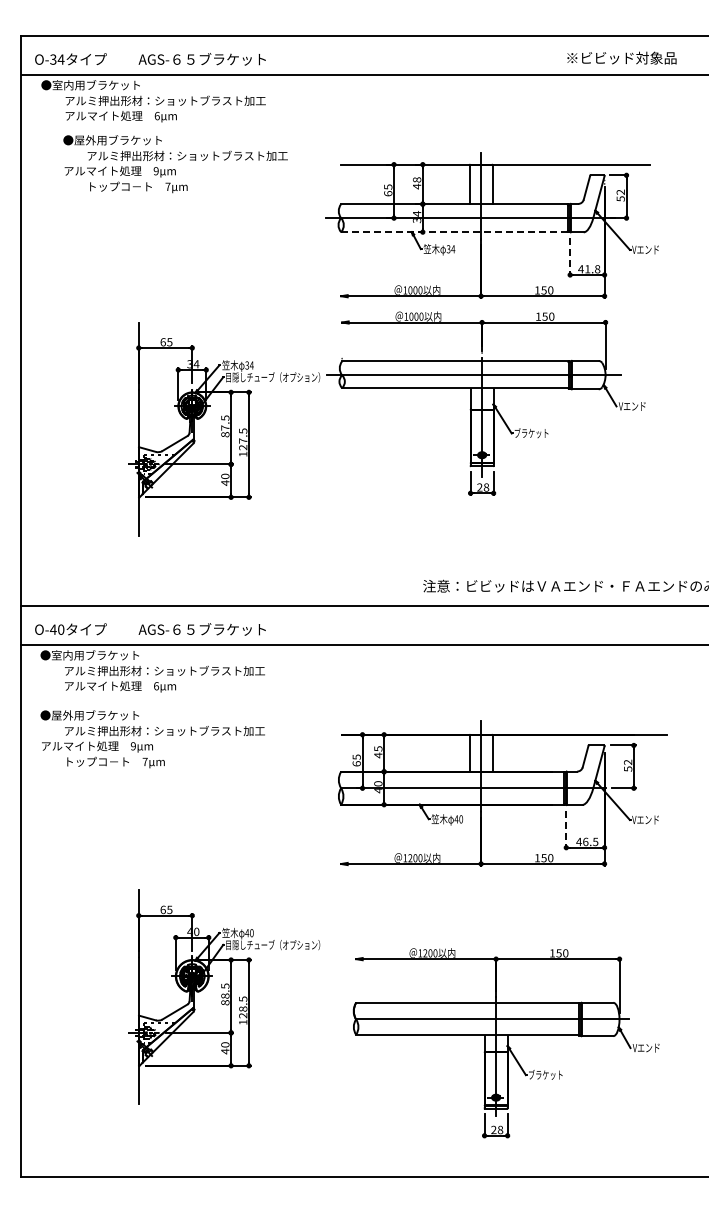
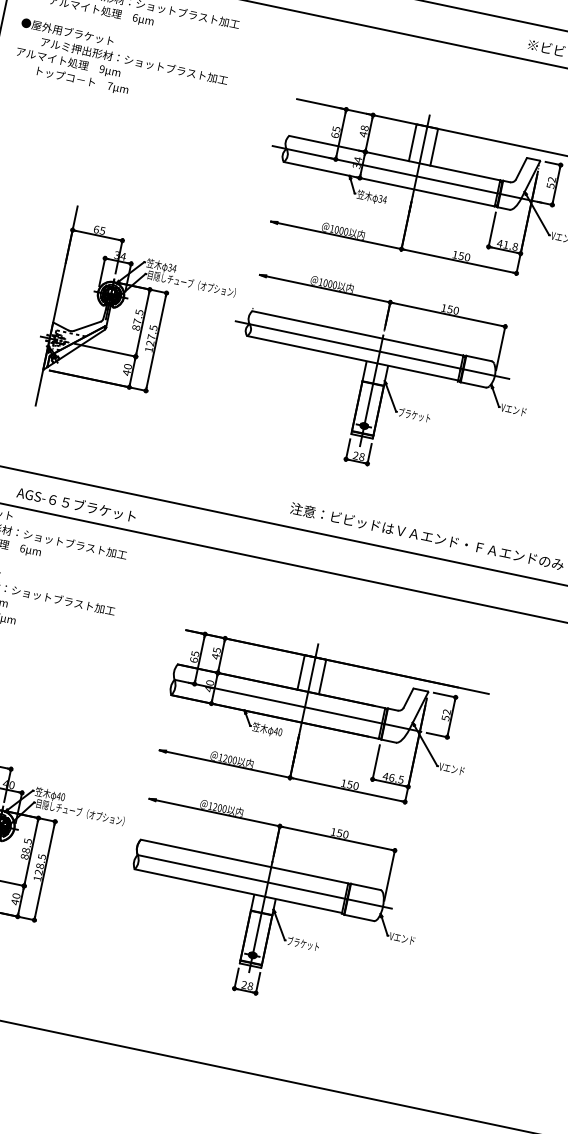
text: (175, 164) -> (121, 66), moved
line: (453, 232) -> (388, 184), dashed -> solid
line: (570, 257) -> (492, 230), dashed -> solid
part: (485, 403) -> (377, 378), moved
line: (566, 830) -> (376, 763), dashed -> solid
part: (505, 1043) -> (272, 906), moved

